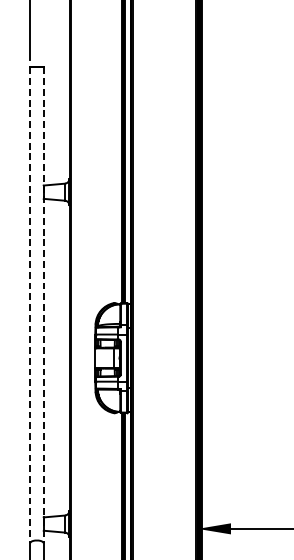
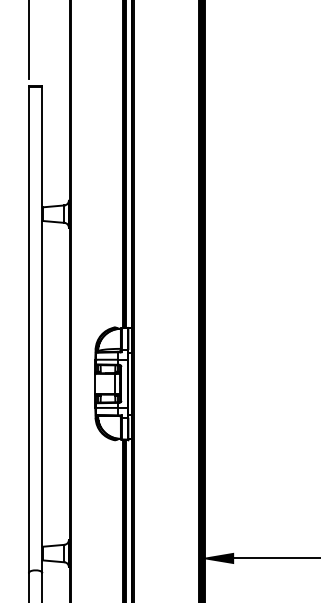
line: (29, 305) -> (28, 330), dashed -> solid
line: (43, 305) -> (42, 330), dashed -> solid

